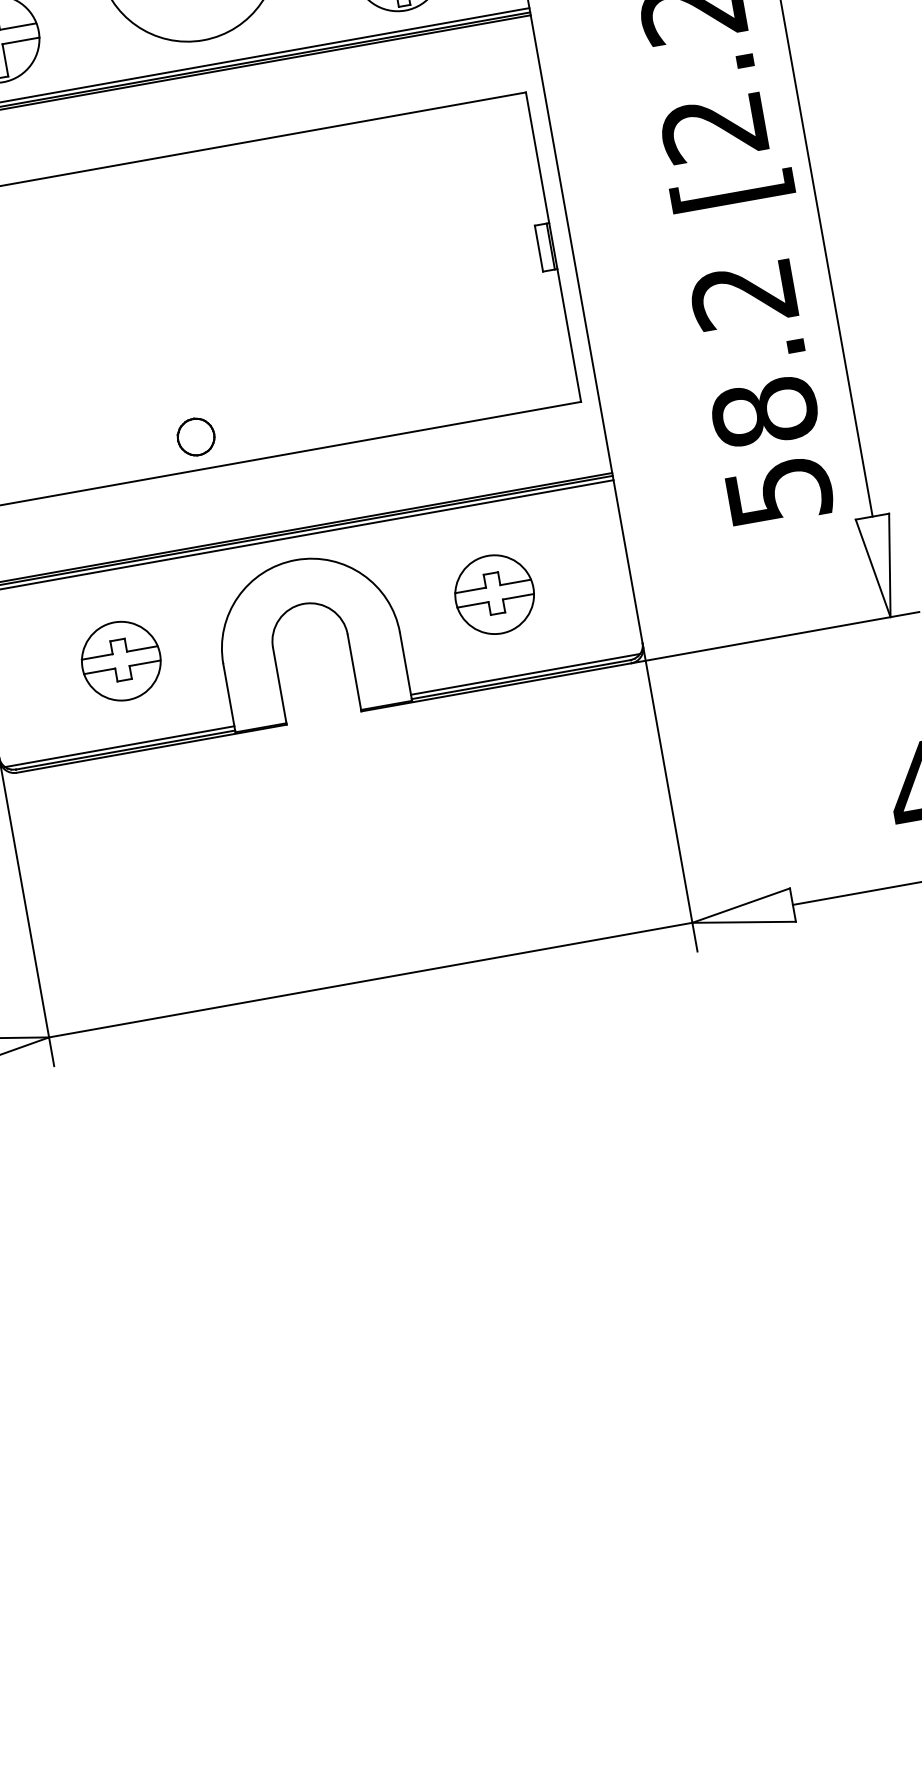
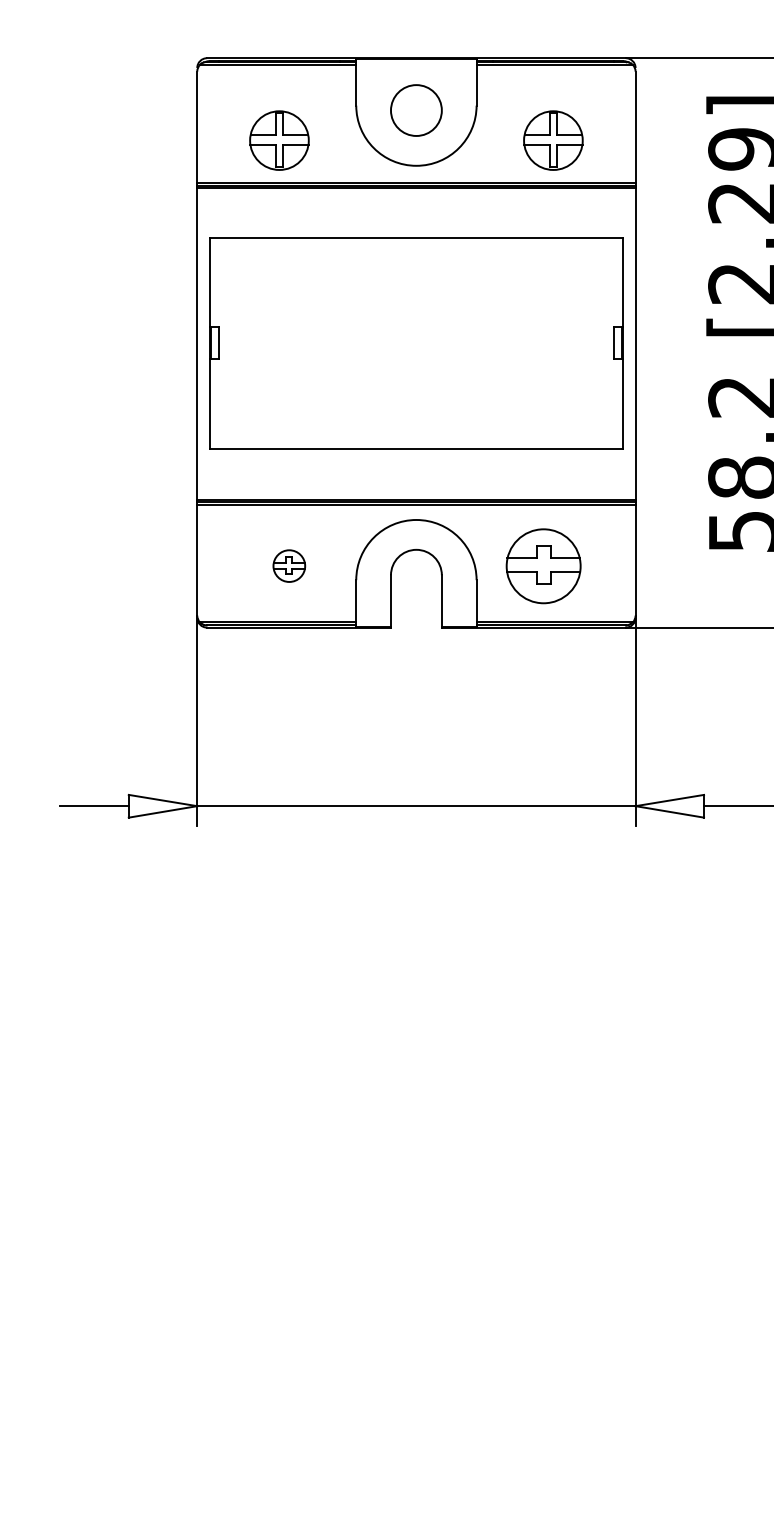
part: (195, 436) -> (364, 426), removed
part: (494, 593) -> (543, 565), size x1.4
part: (121, 660) -> (289, 565), size x0.6

